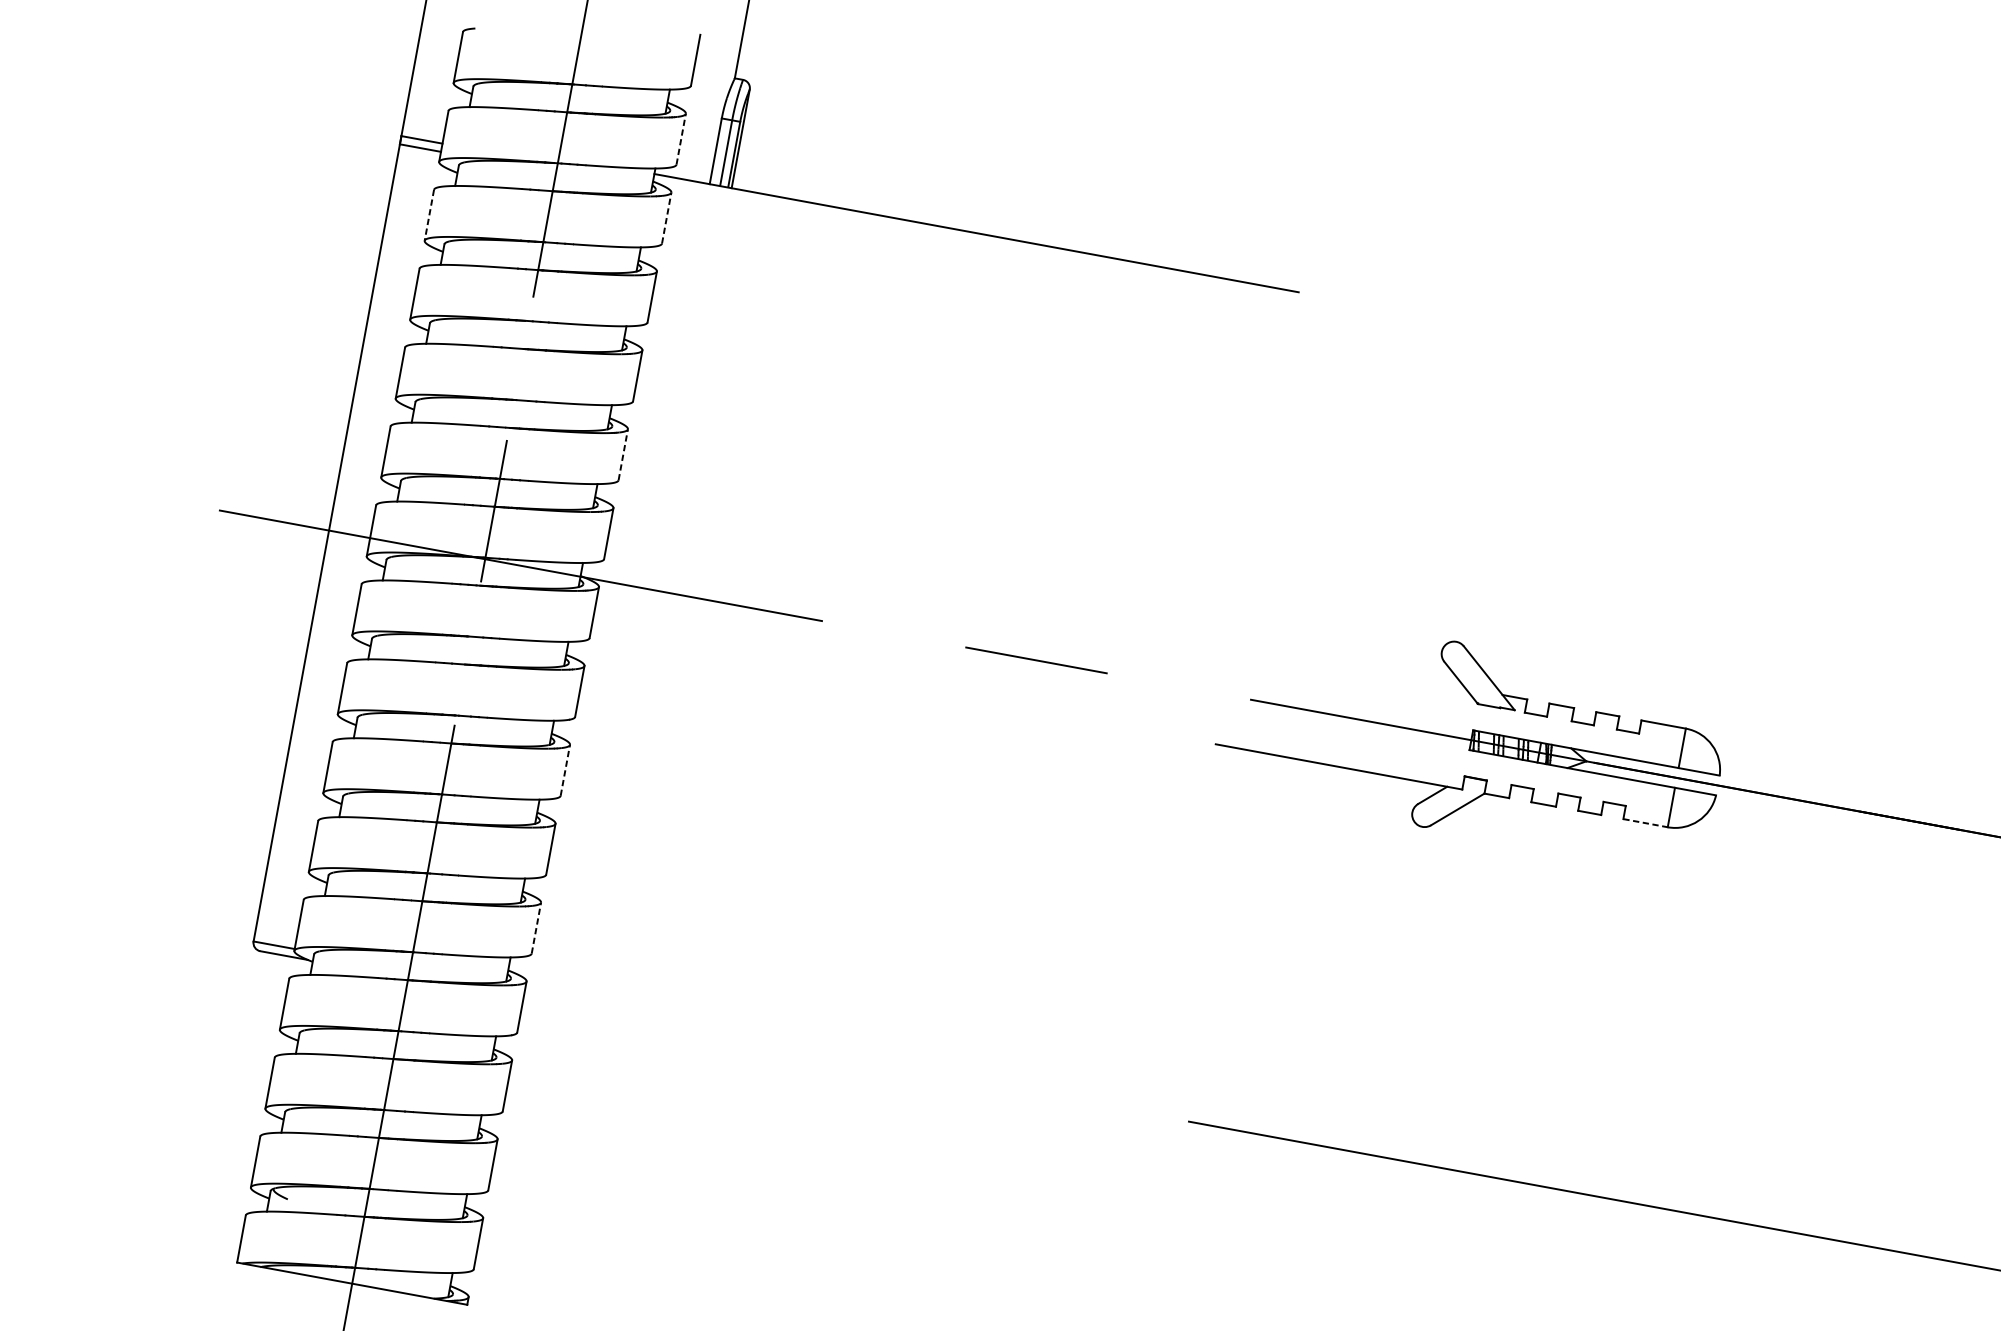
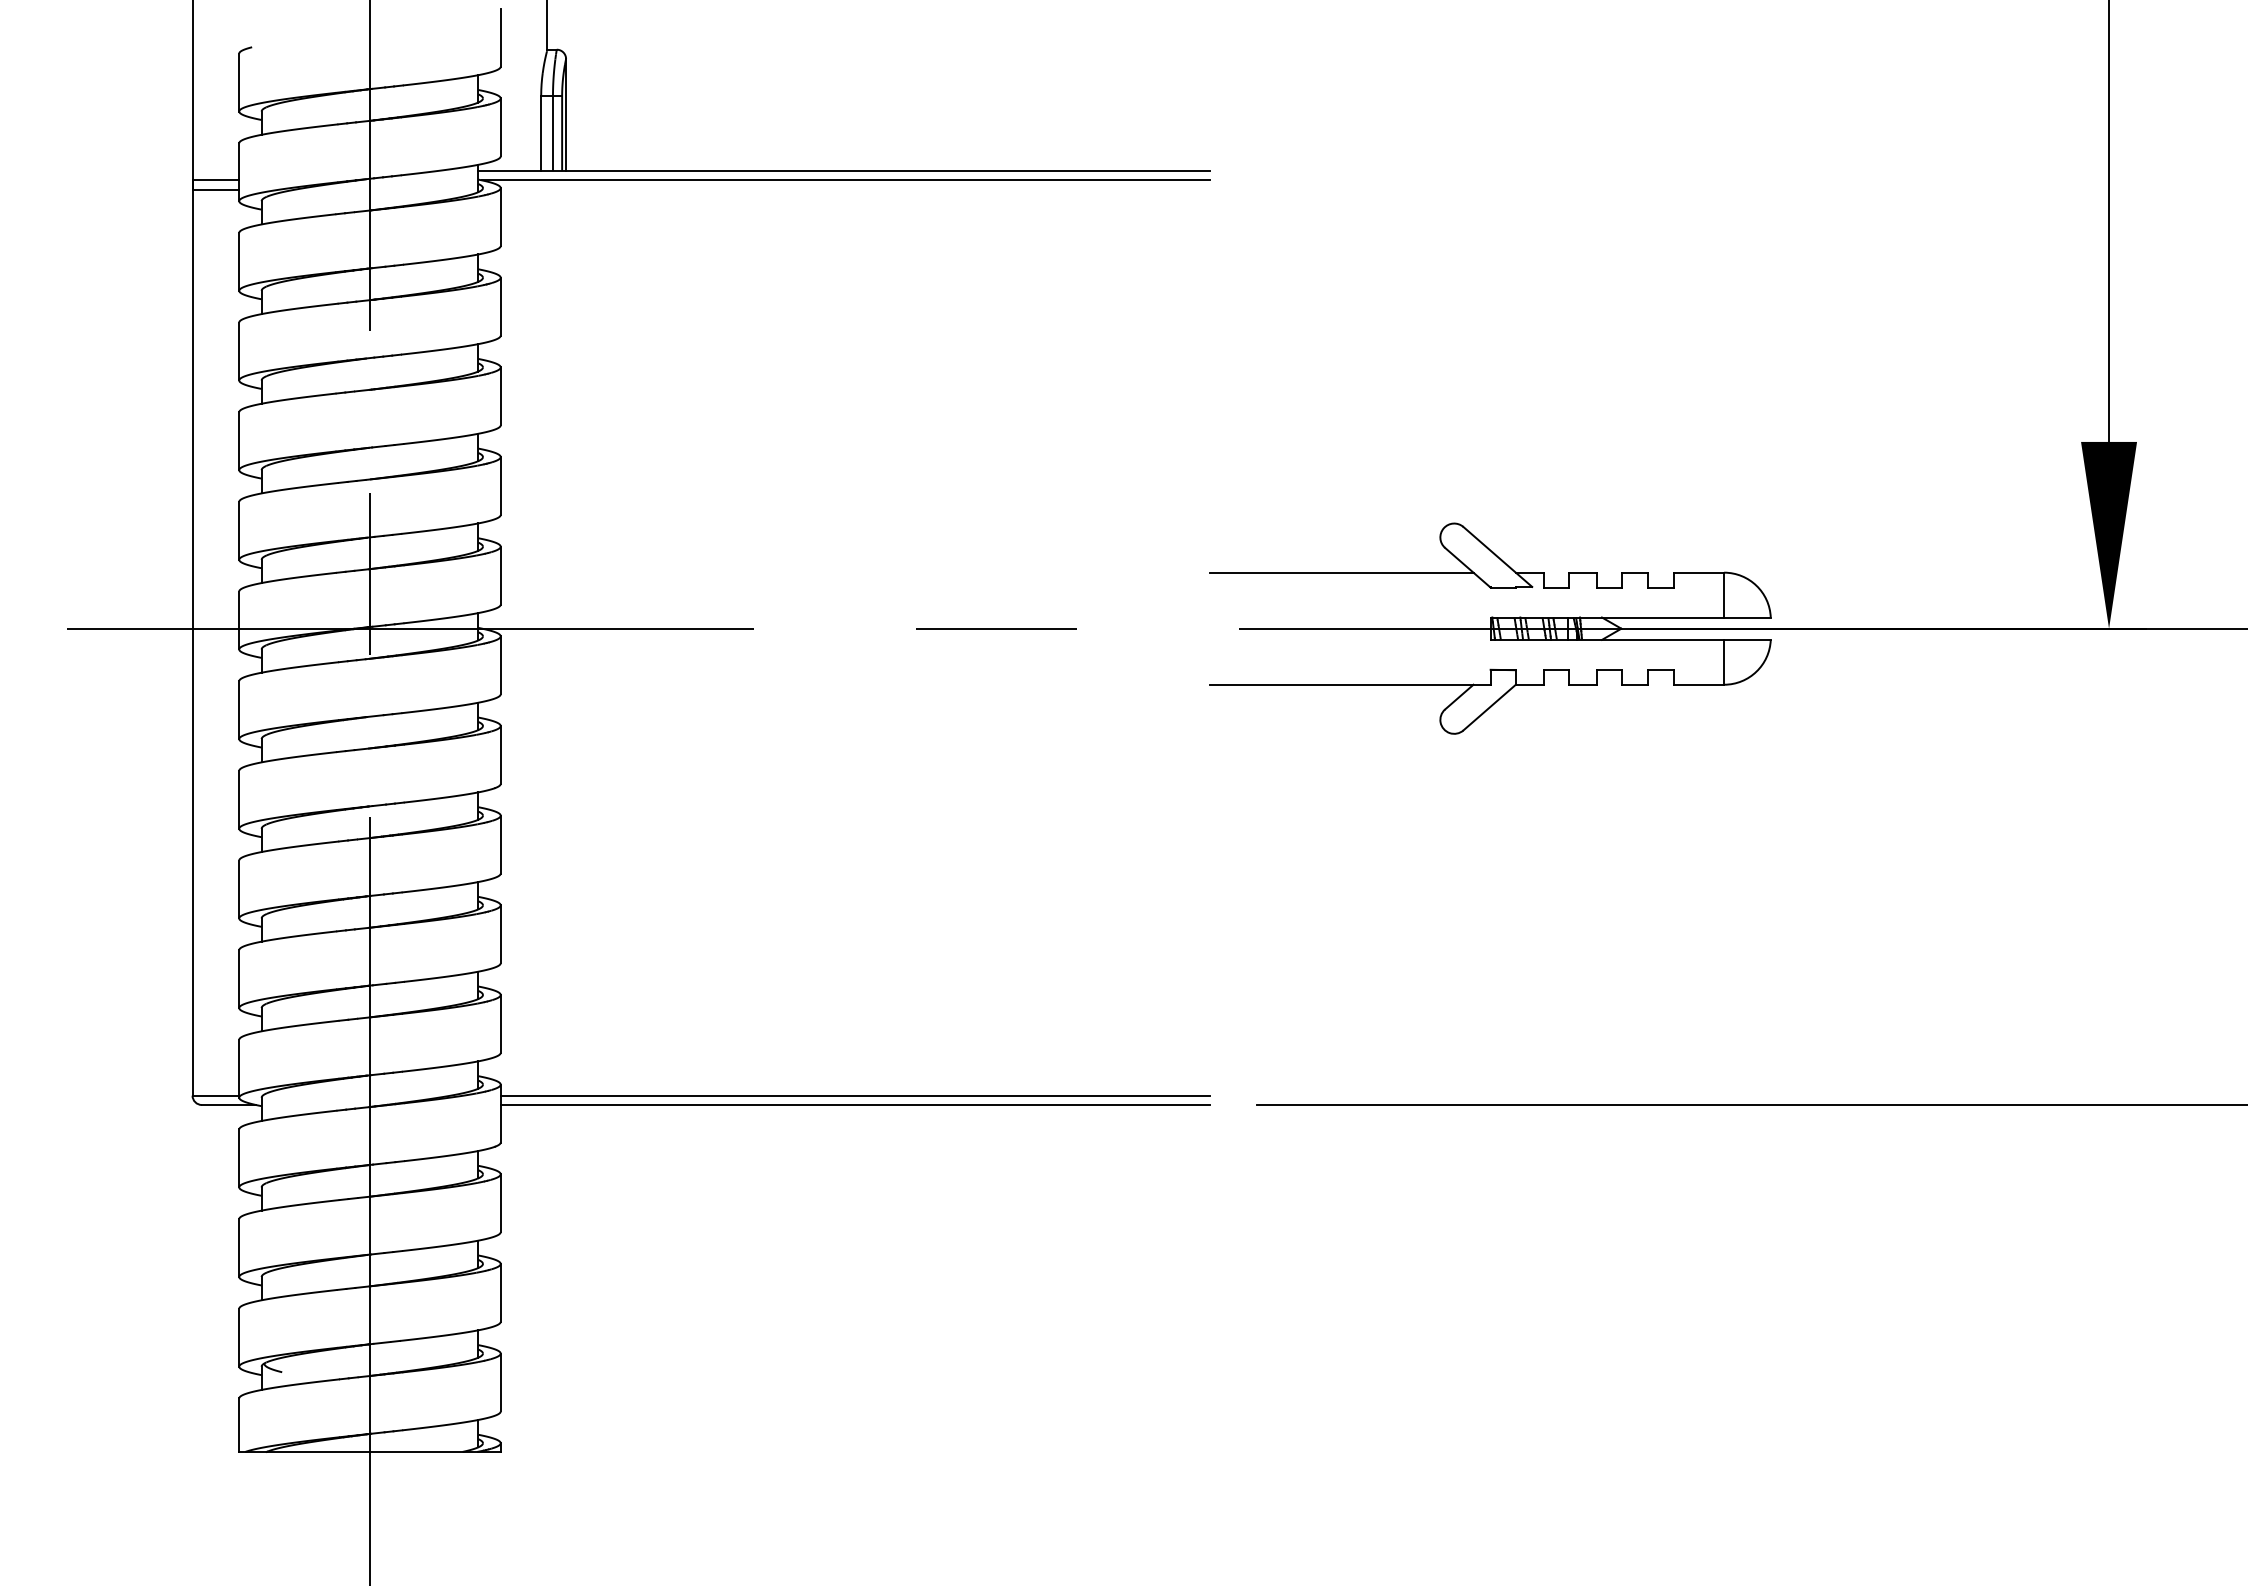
line: (680, 139) -> (500, 127), dashed -> solid
line: (429, 215) -> (239, 261), dashed -> solid
line: (666, 218) -> (500, 217), dashed -> solid
line: (976, 241) -> (846, 180), added
line: (623, 455) -> (500, 486), dashed -> solid
line: (1349, 666) -> (1341, 572), added
line: (565, 770) -> (500, 844), dashed -> solid
line: (1646, 823) -> (1699, 684), dashed -> solid
line: (536, 927) -> (500, 1023), dashed -> solid
line: (837, 1048) -> (855, 1095), added
line: (835, 1056) -> (855, 1104), added

